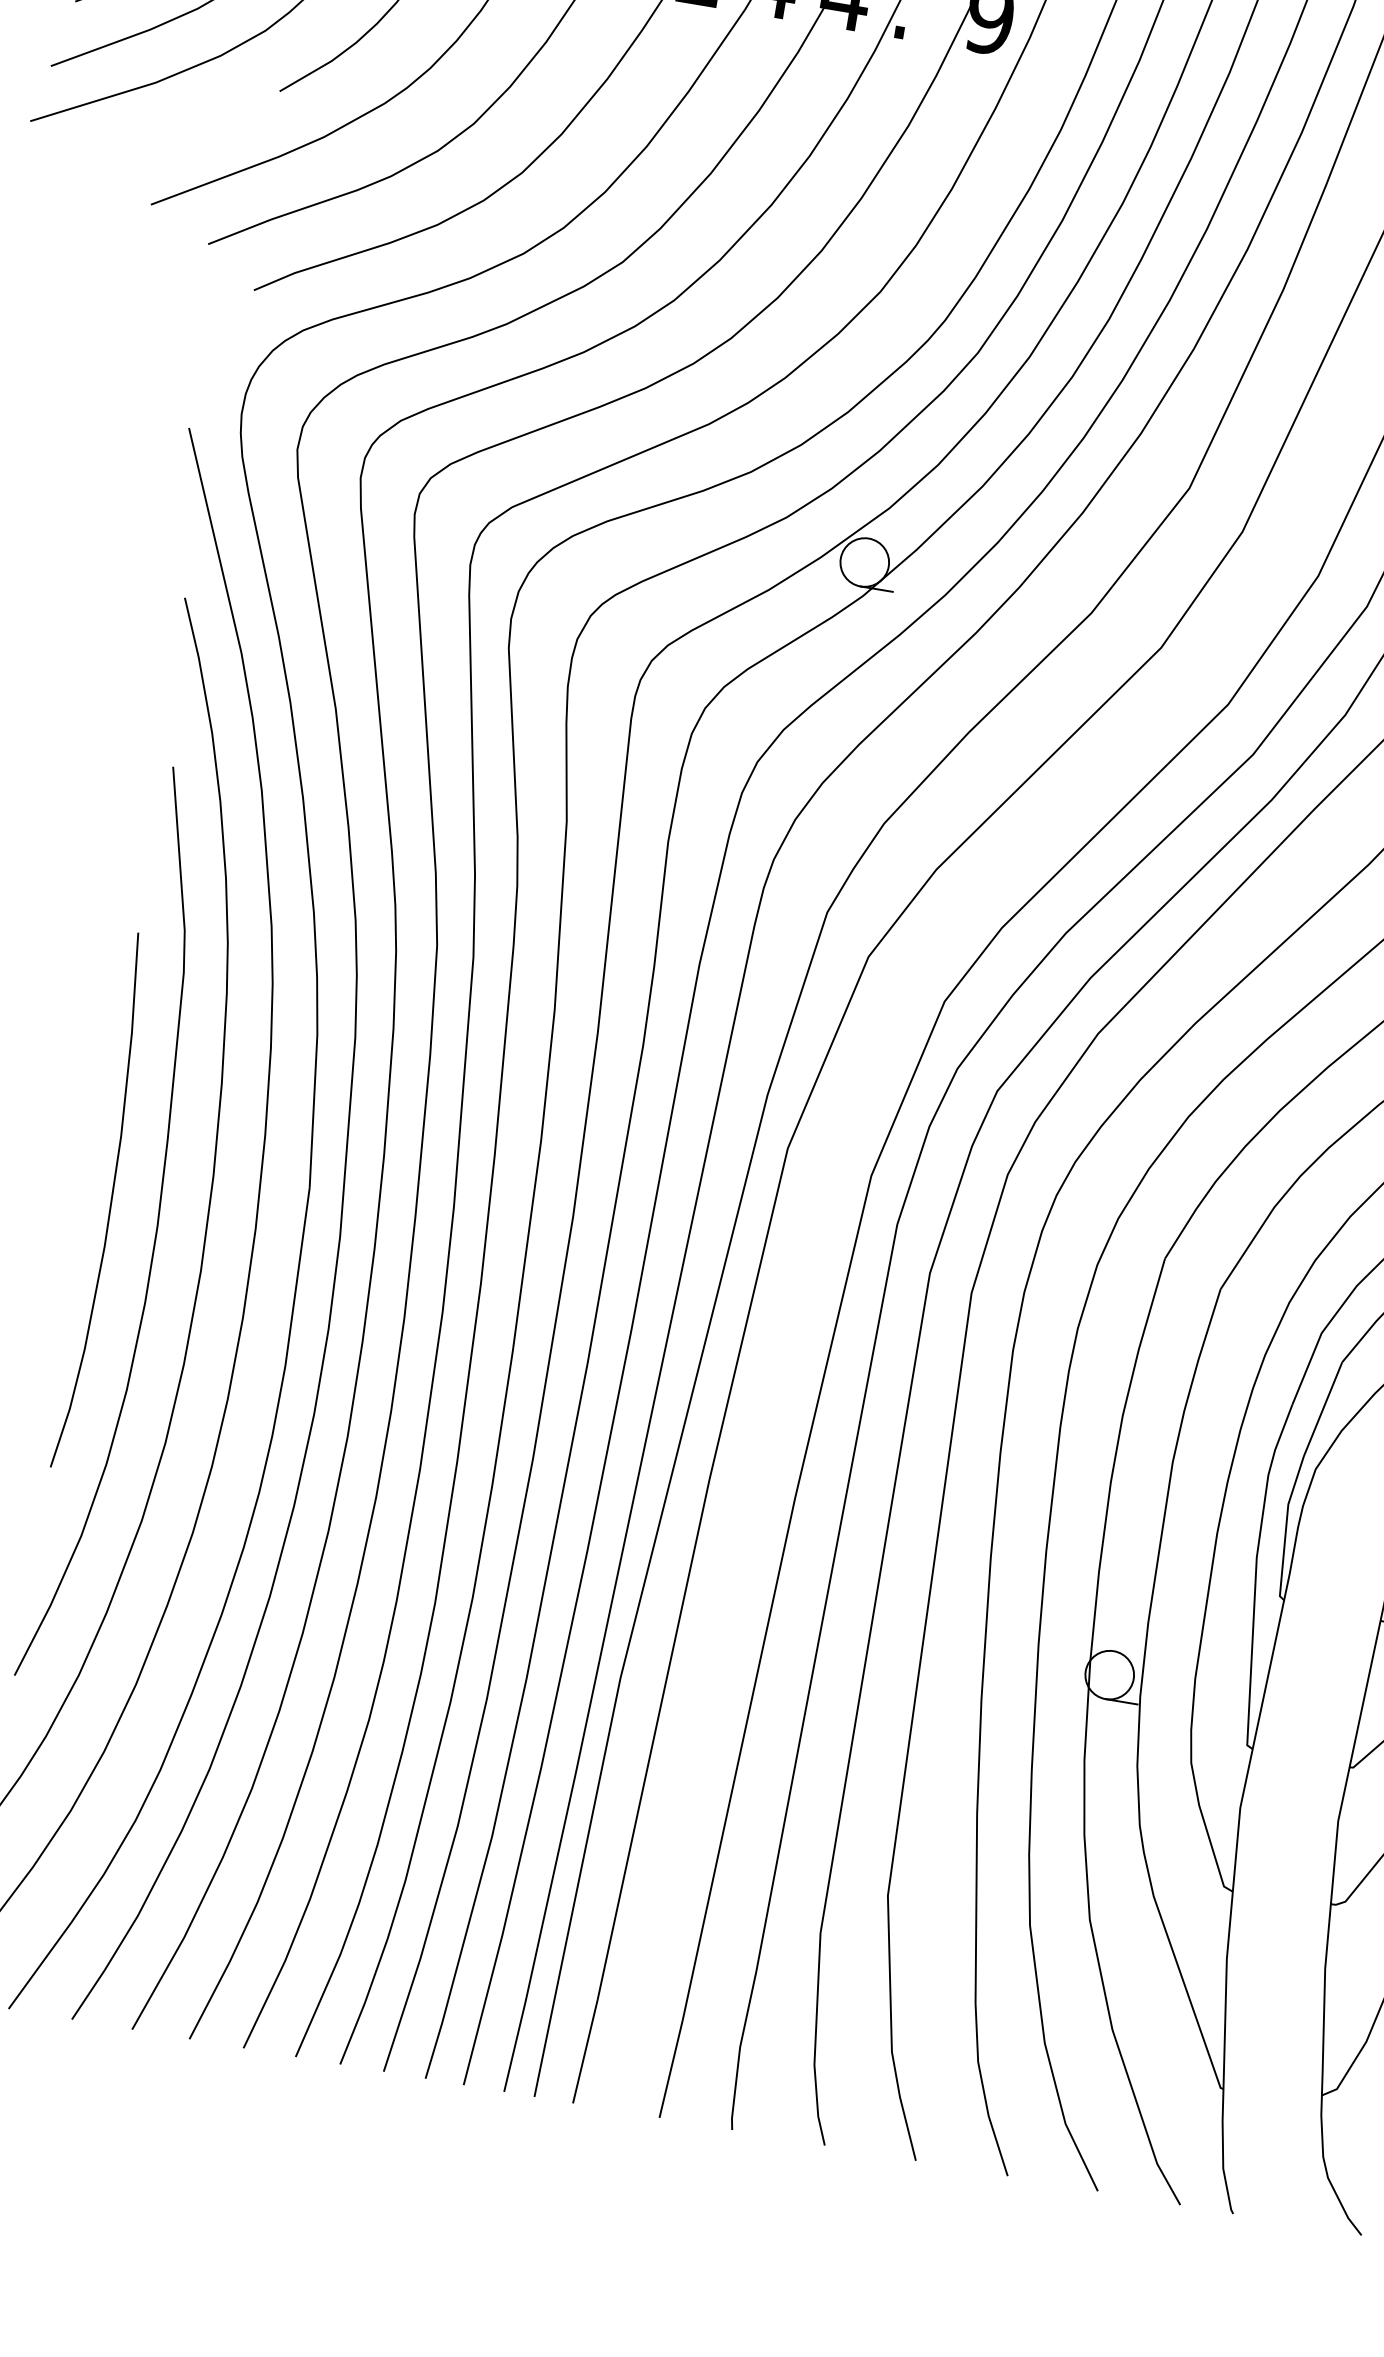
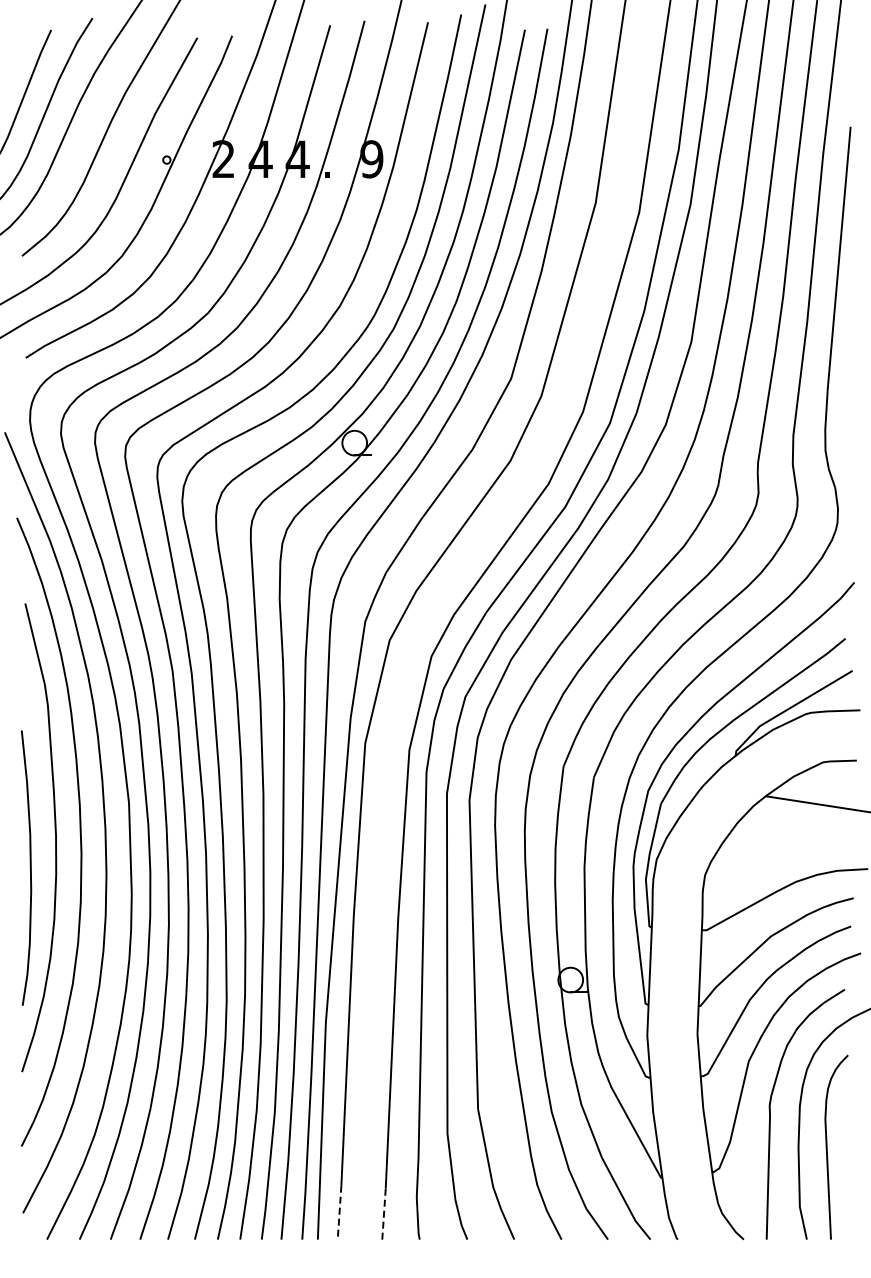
curve: (109, 1199) -> (29, 866), moved
line: (584, 2053) -> (339, 1213), solid -> dashed
line: (671, 2069) -> (384, 1214), solid -> dashed

